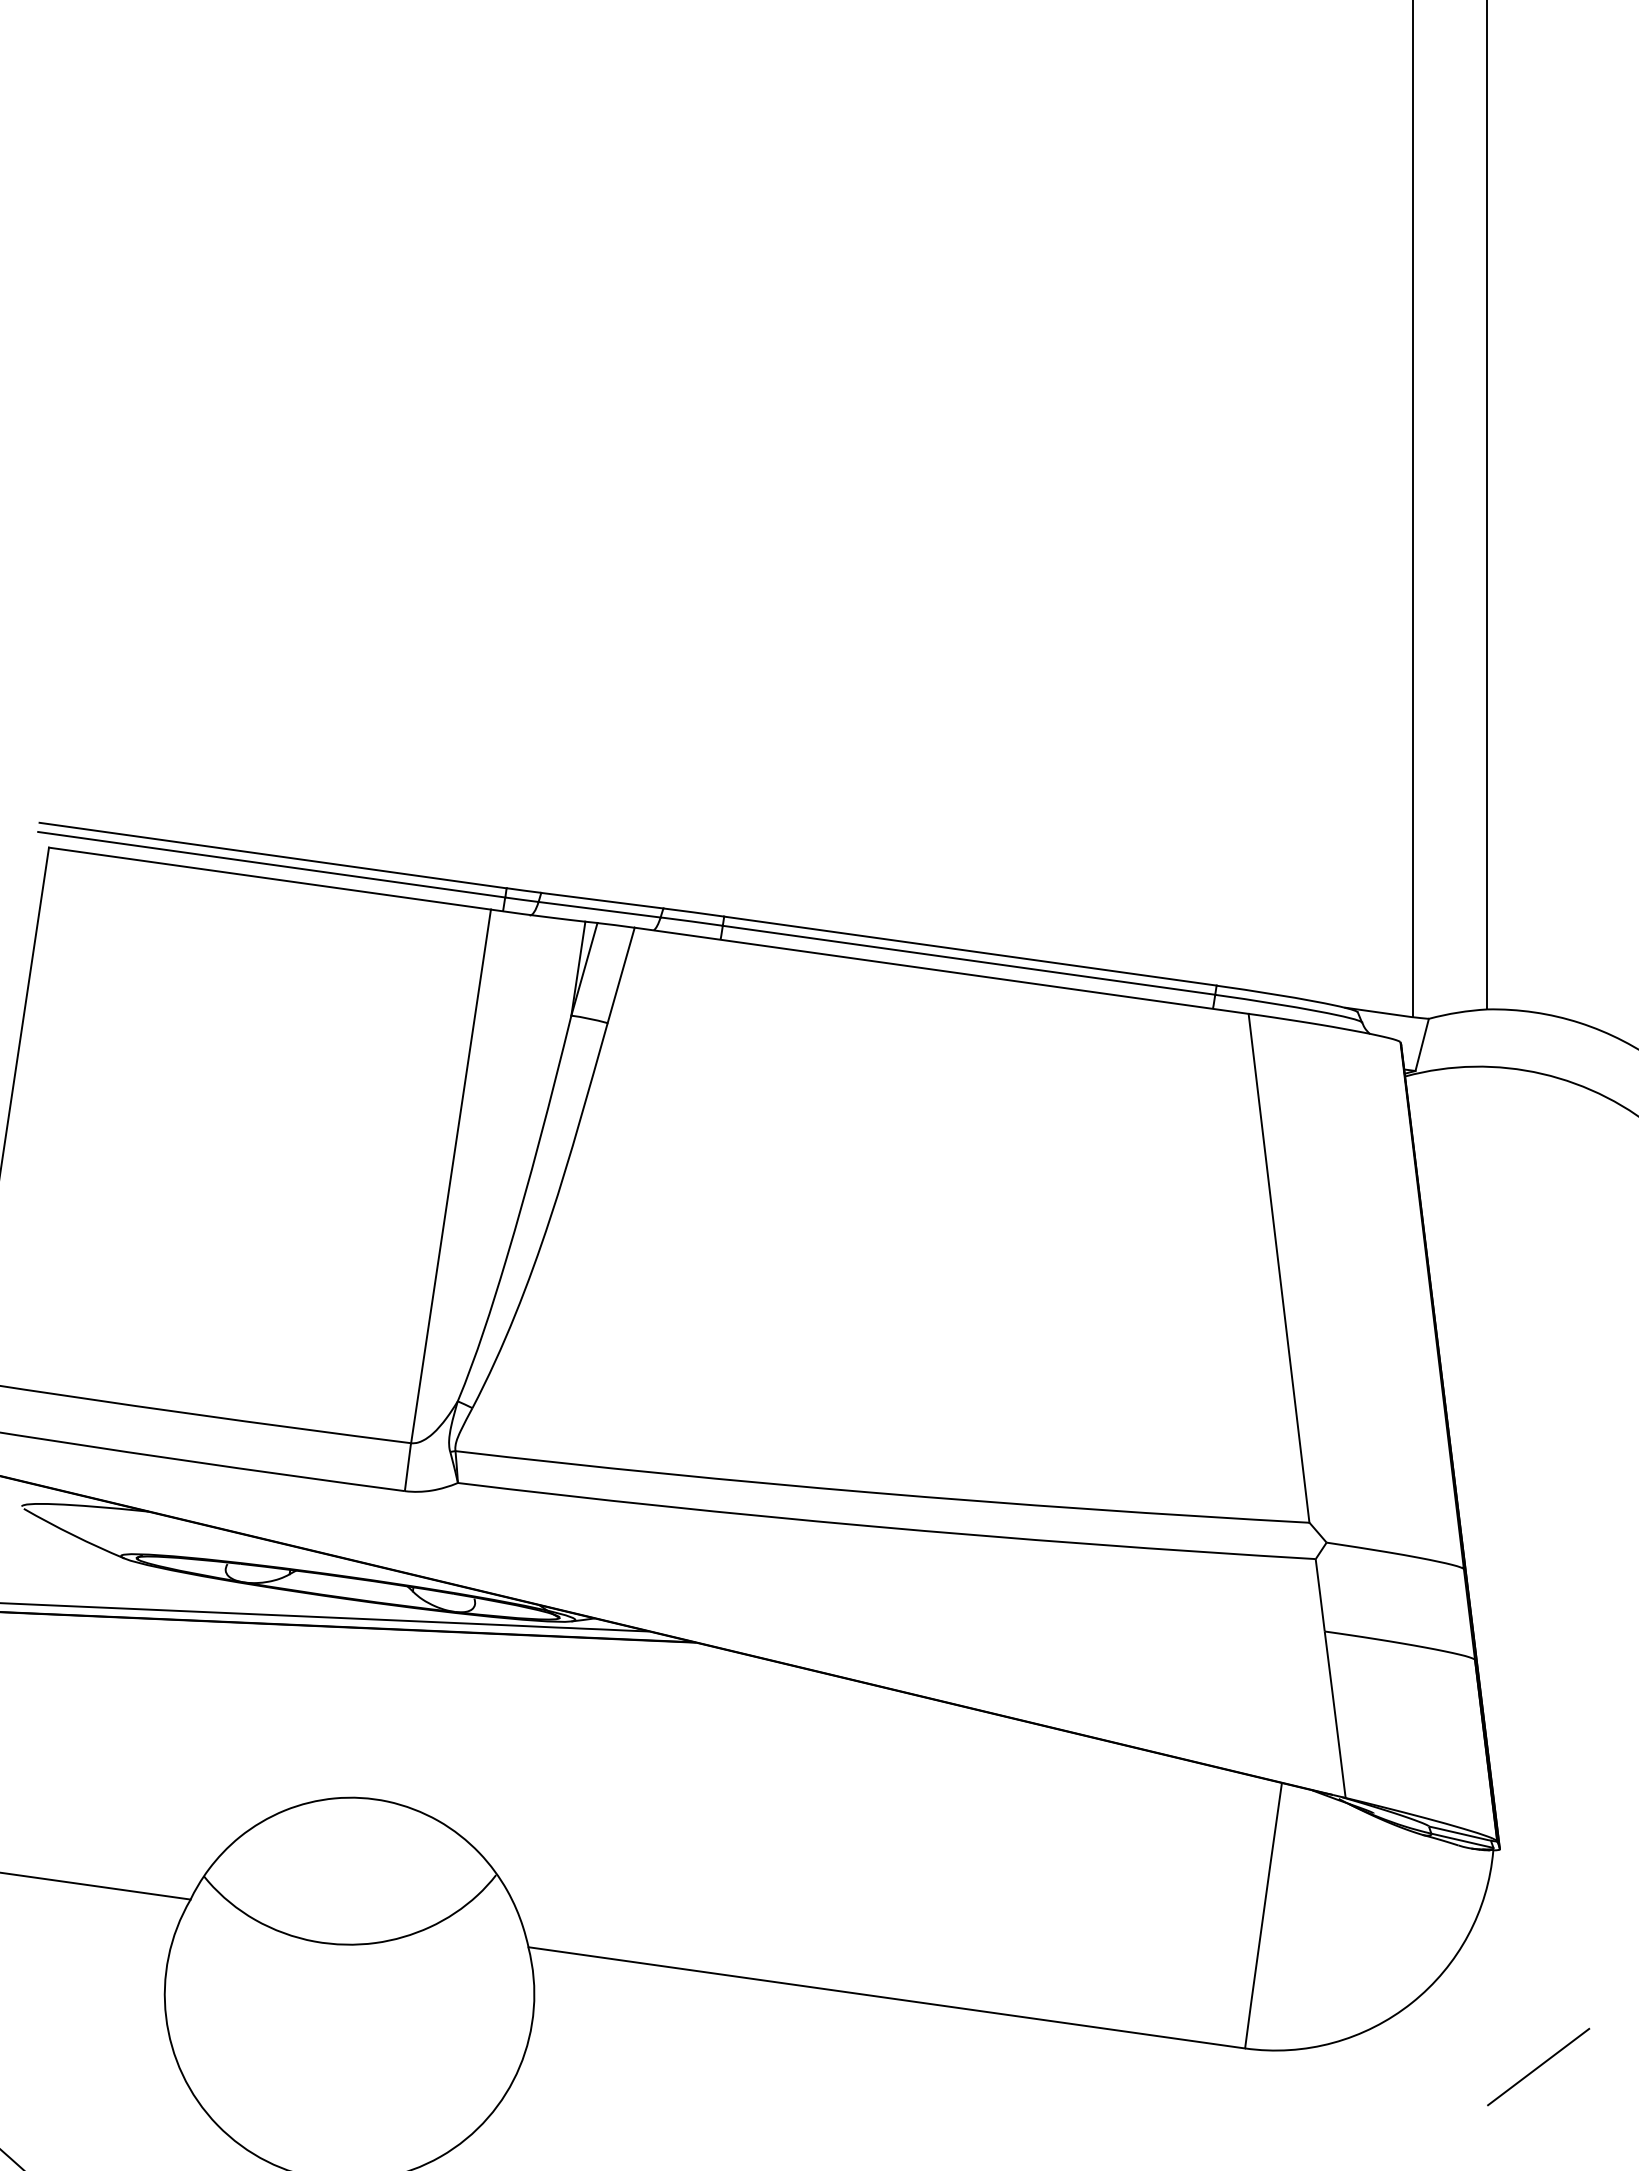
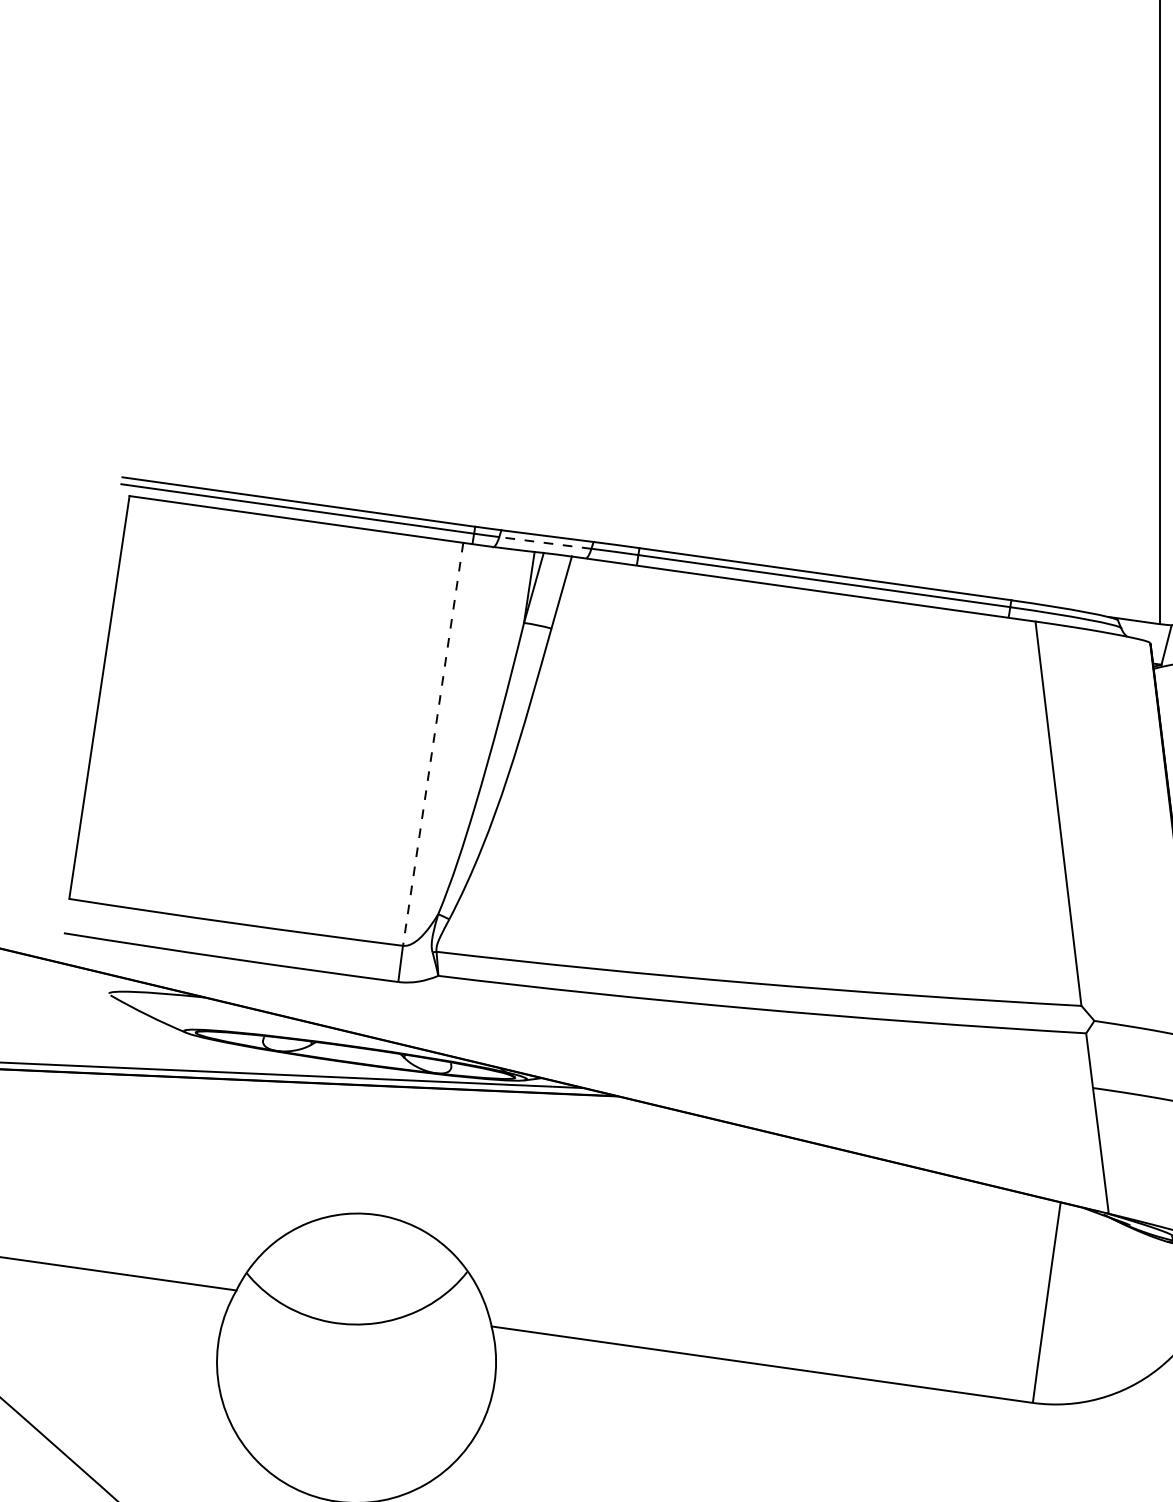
line: (599, 909) -> (545, 542), solid -> dashed
line: (451, 1176) -> (433, 744), solid -> dashed

